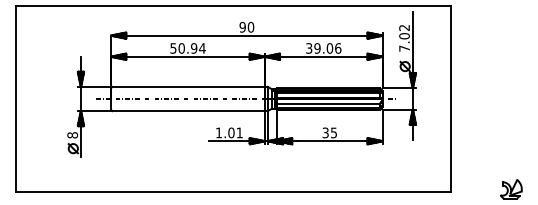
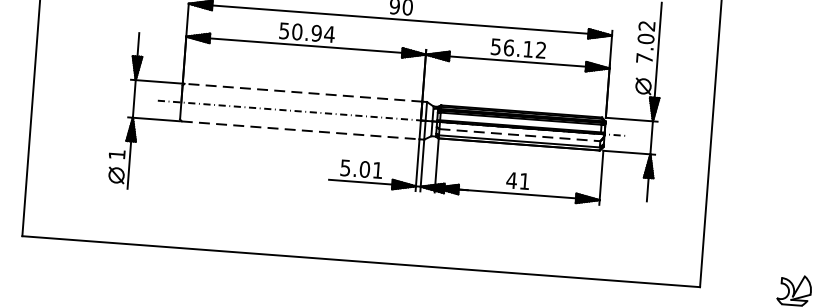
text: (323, 48) -> (518, 48), 39.06 -> 56.12
line: (188, 86) -> (303, 92), solid -> dashed
line: (328, 103) -> (519, 134), solid -> dashed
line: (189, 111) -> (302, 131), solid -> dashed
text: (218, 132) -> (344, 167), 1.01 -> 5.01
text: (329, 132) -> (517, 180), 35 -> 41
text: (72, 135) -> (116, 154), 8 -> 1

